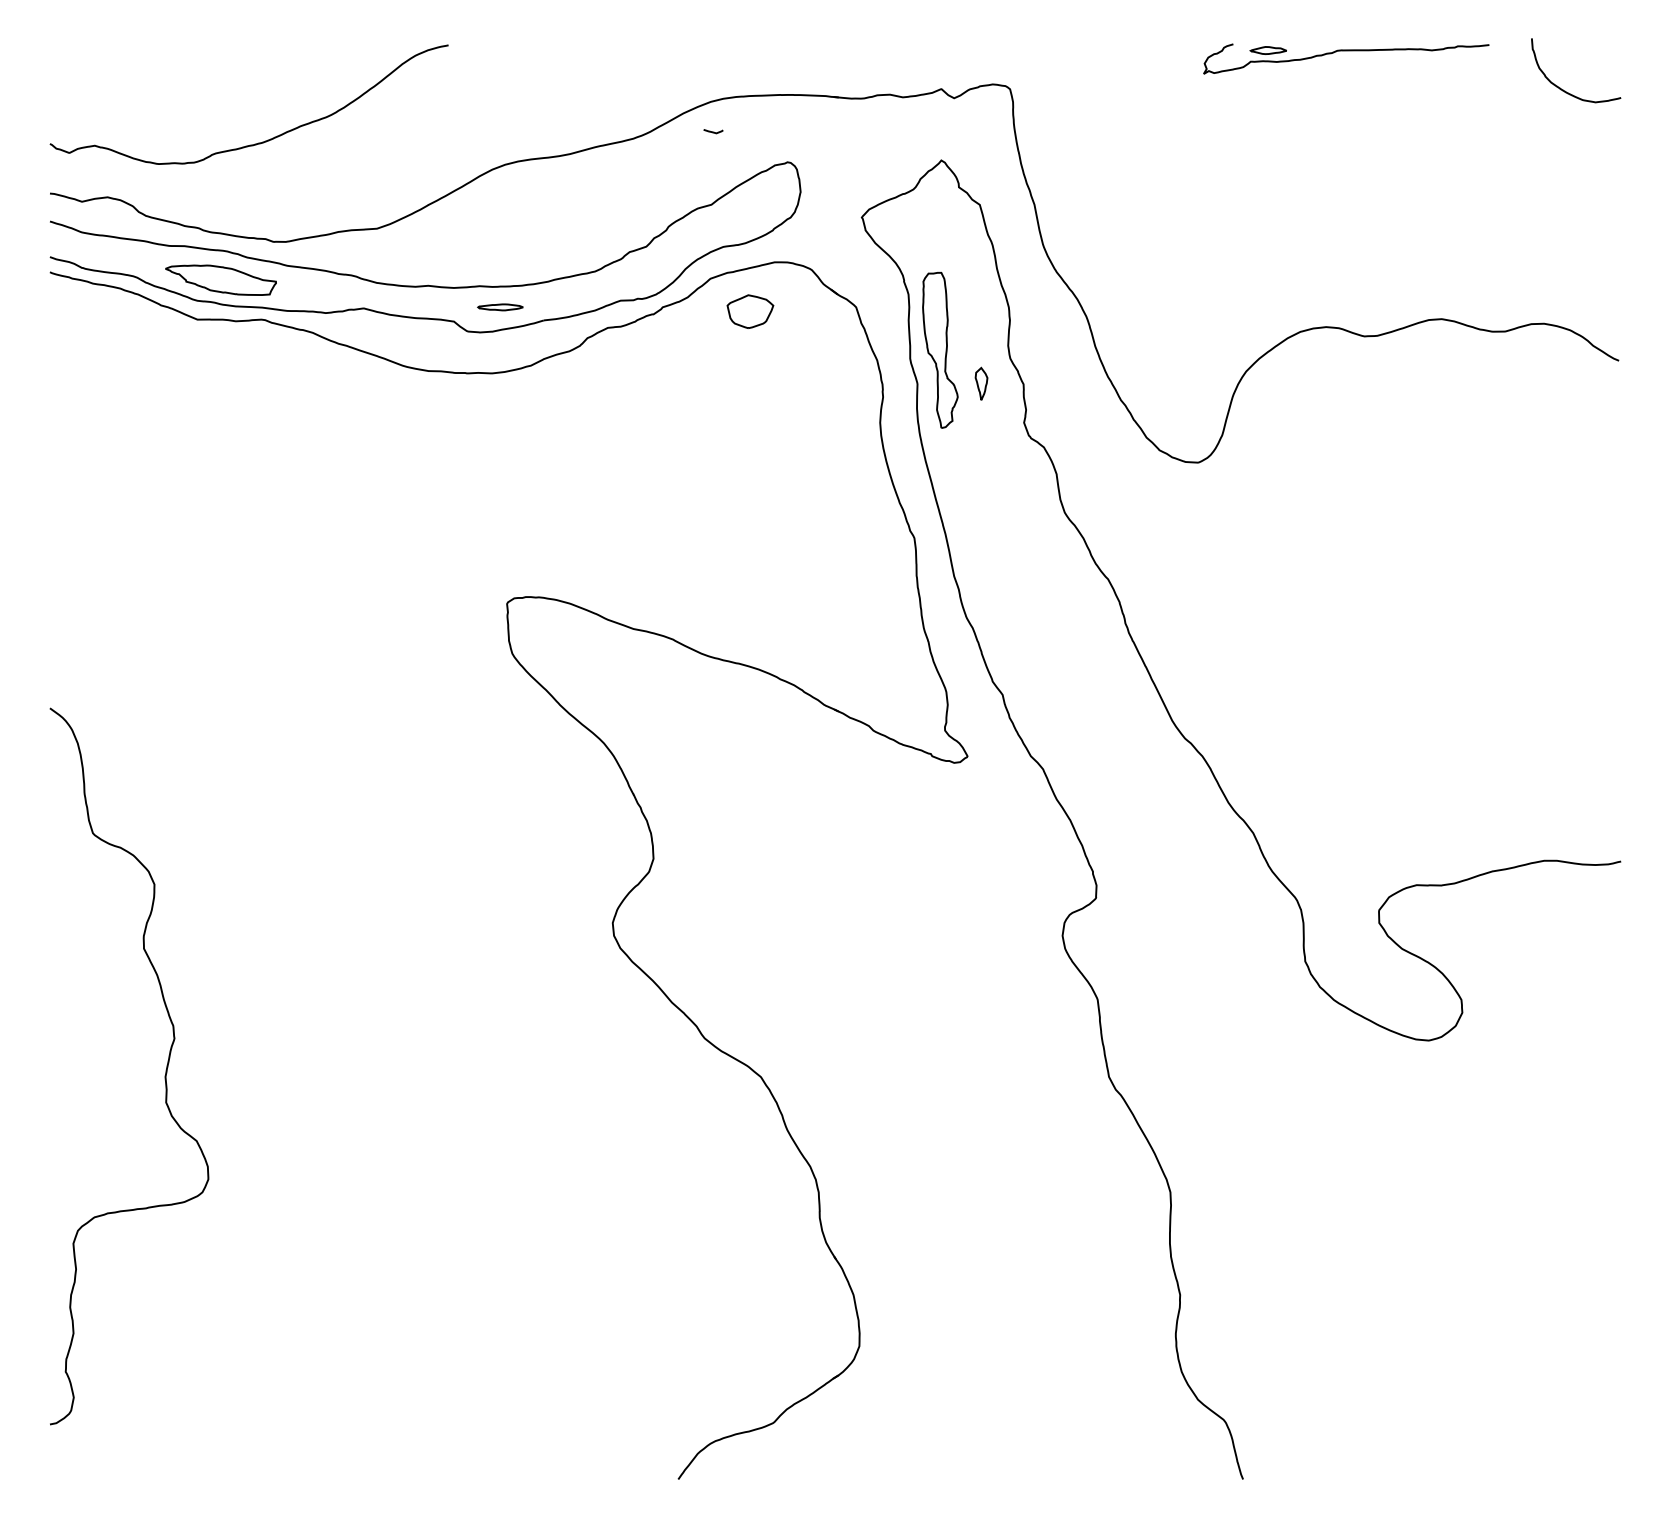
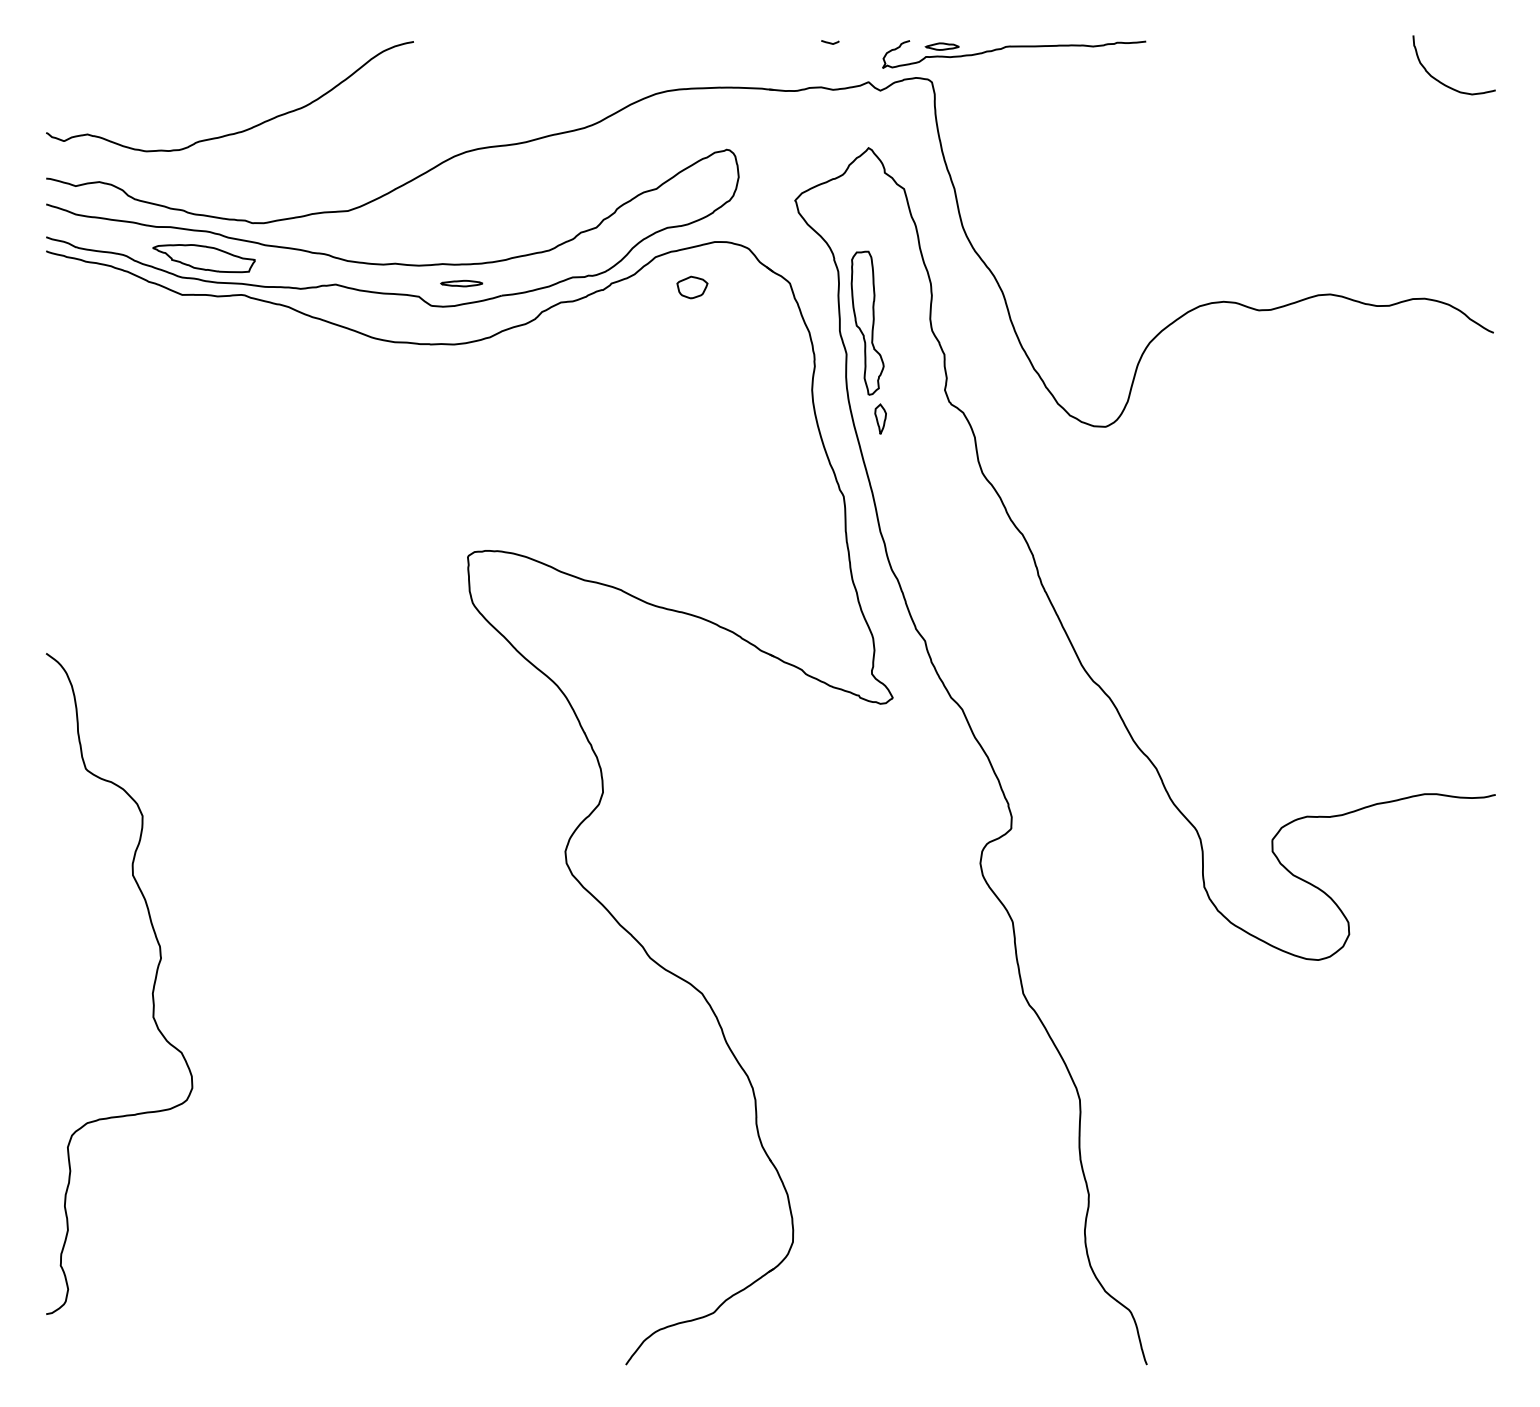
part: (1346, 51) -> (1014, 47), moved
curve: (713, 131) -> (830, 42), moved
part: (750, 311) -> (692, 287), size x0.71
part: (981, 383) -> (880, 418), moved

